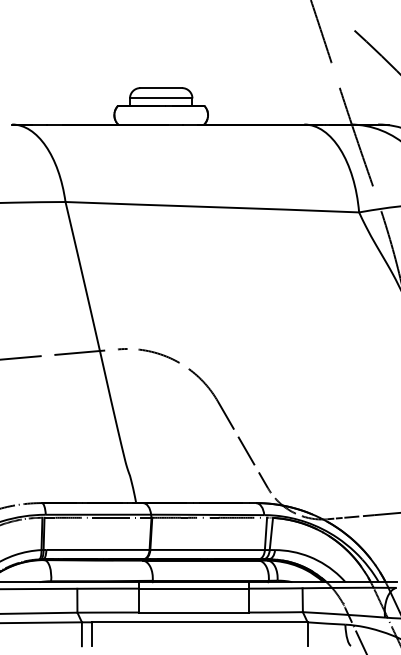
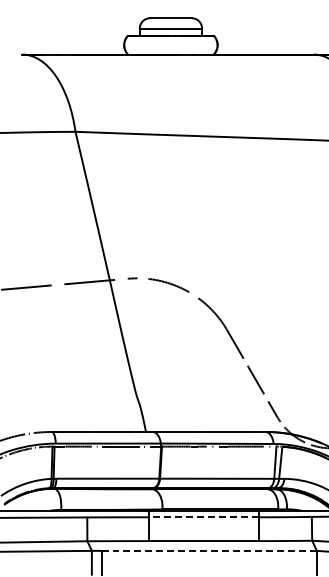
line: (193, 588) -> (203, 517), solid -> dashed
line: (200, 622) -> (210, 551), solid -> dashed

